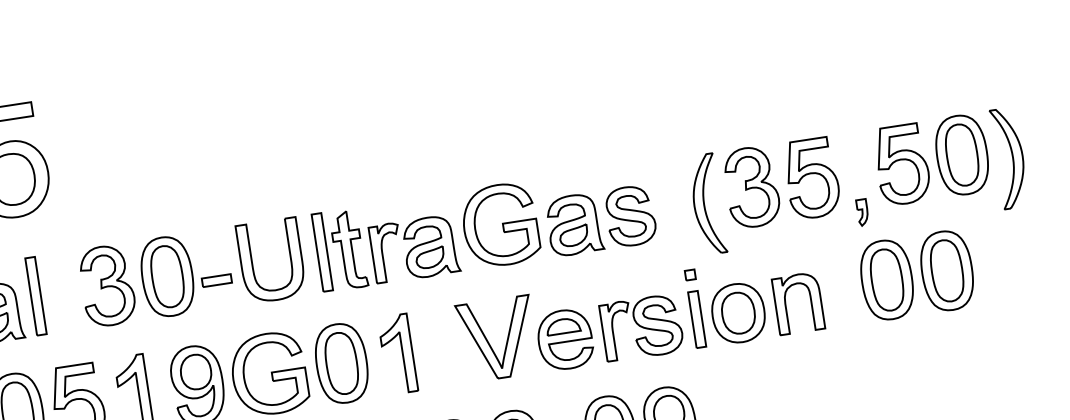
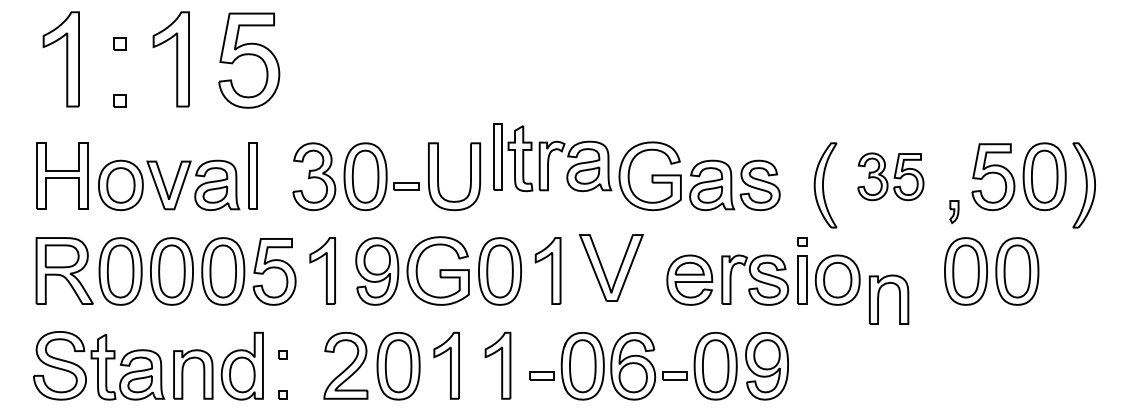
part: (781, 182) -> (890, 176), size x0.7
part: (386, 242) -> (552, 157), moved
part: (810, 301) -> (899, 299), moved
part: (490, 343) -> (604, 270), moved

